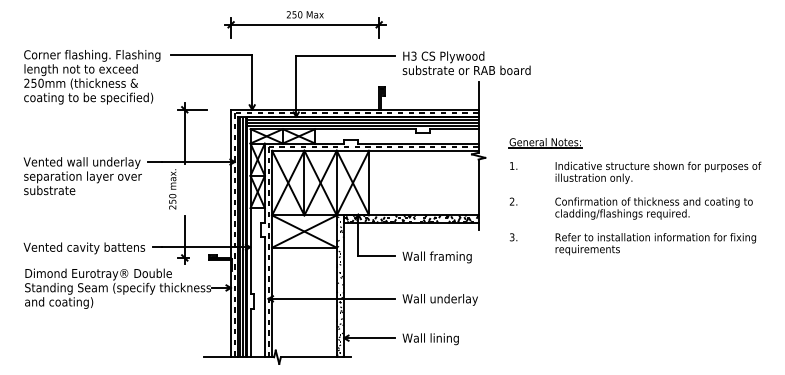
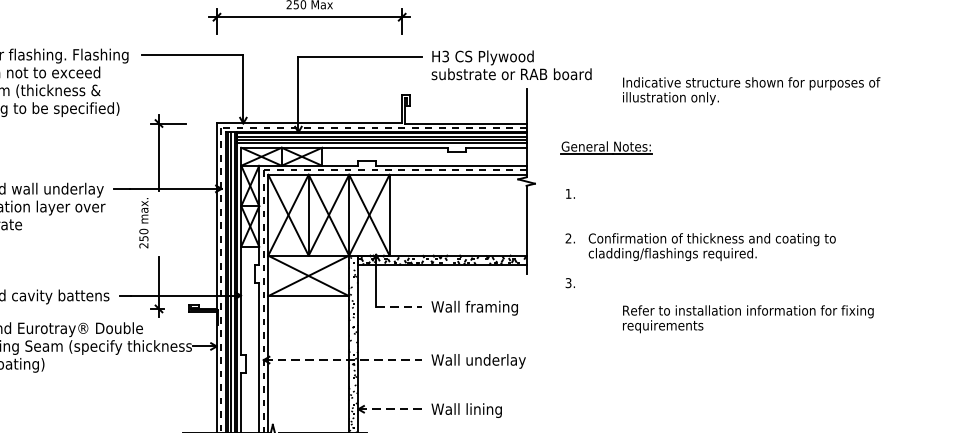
part: (545, 143) -> (606, 148), moved
text: (658, 172) -> (751, 90), moved
text: (653, 208) -> (711, 247), moved
text: (655, 244) -> (747, 319), moved
line: (377, 256) -> (400, 307), solid -> dashed
line: (332, 298) -> (343, 359), solid -> dashed
line: (369, 338) -> (390, 409), solid -> dashed

